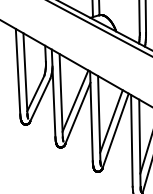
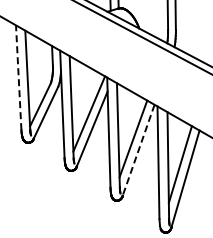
line: (17, 71) -> (18, 77), solid -> dashed
line: (115, 130) -> (138, 150), solid -> dashed

